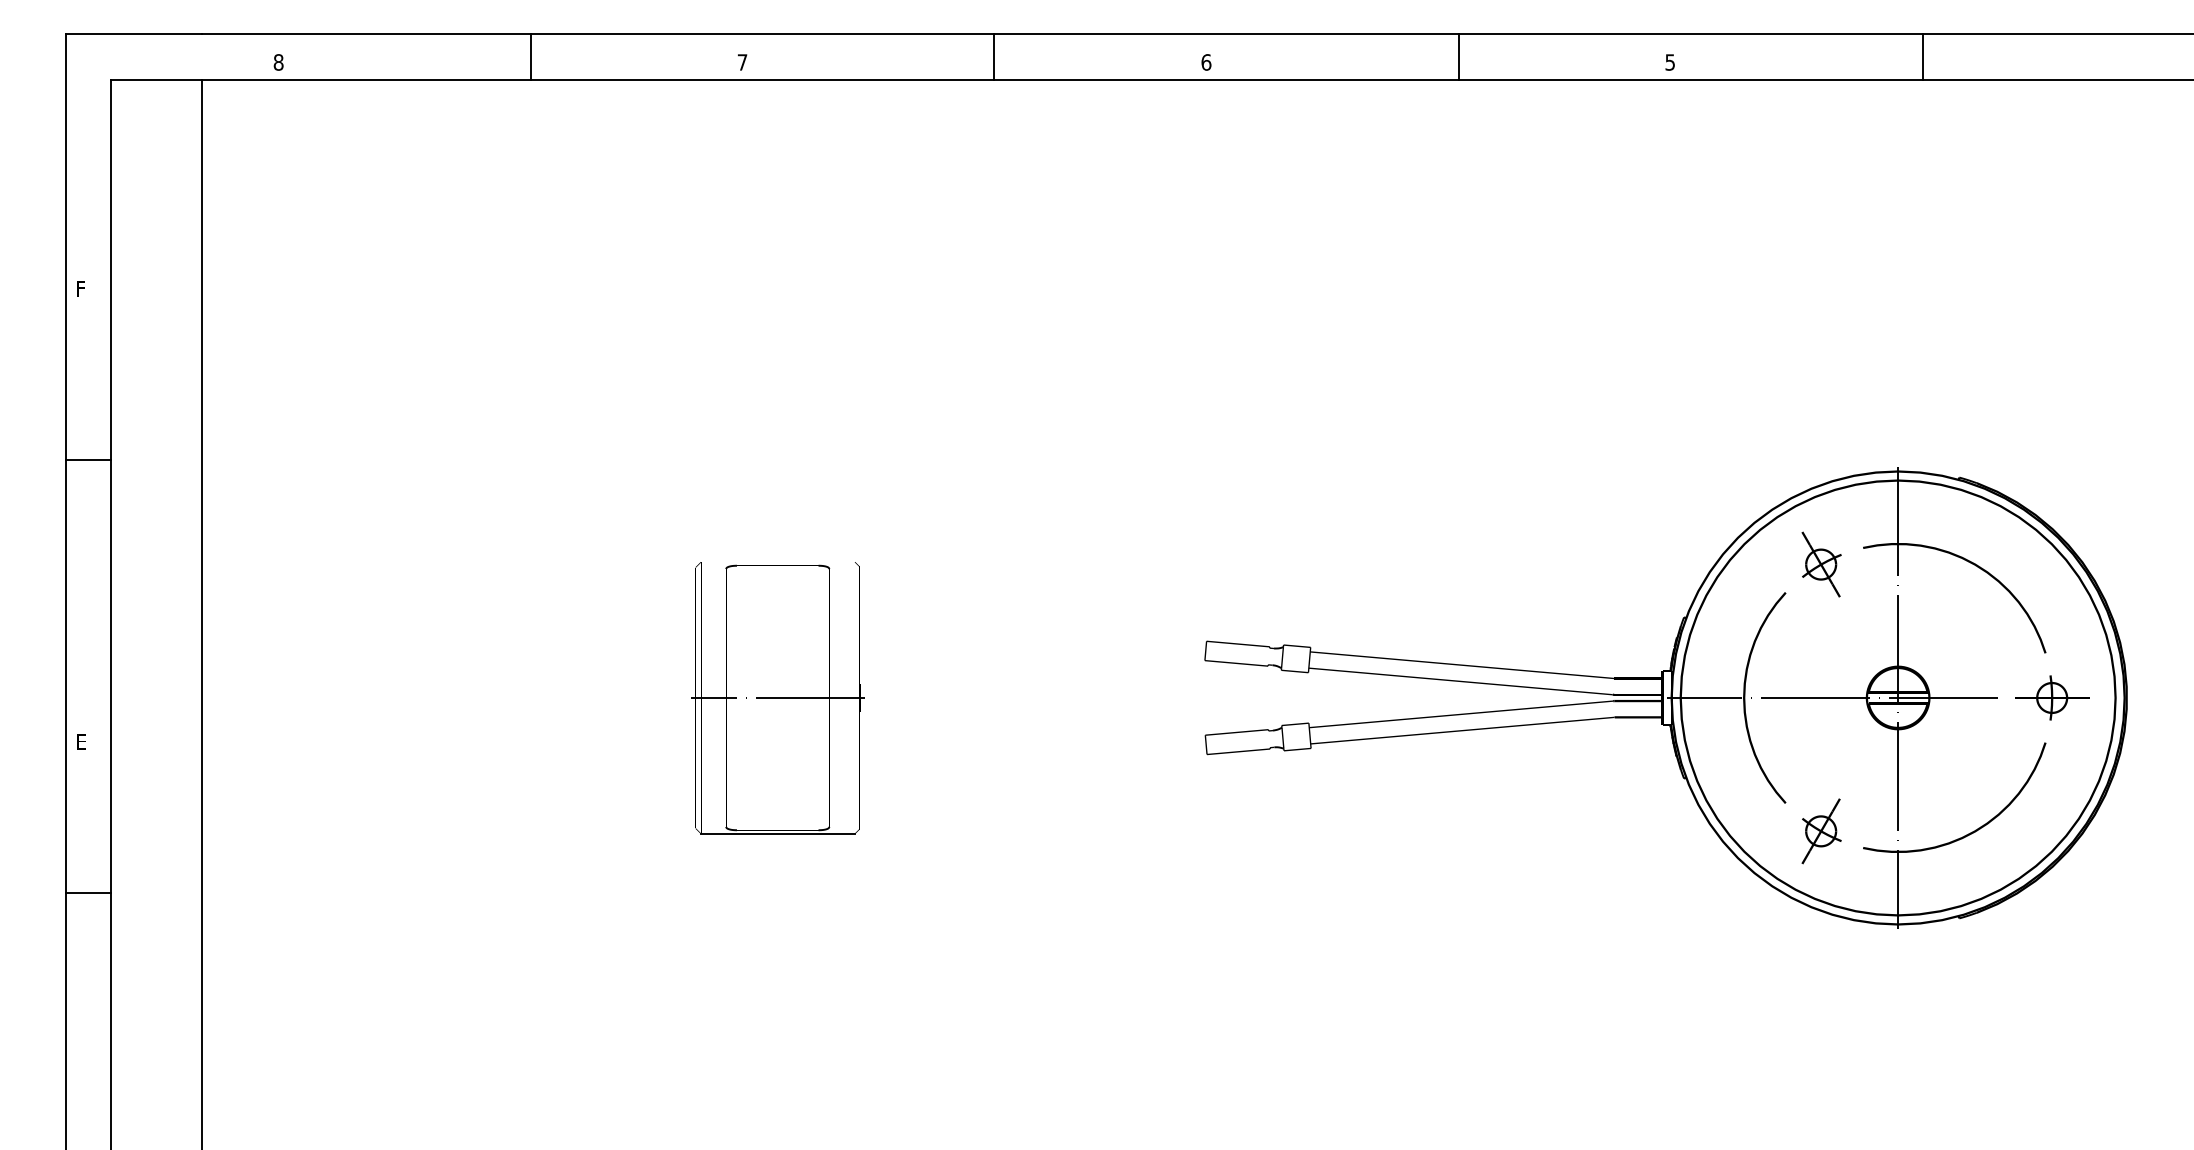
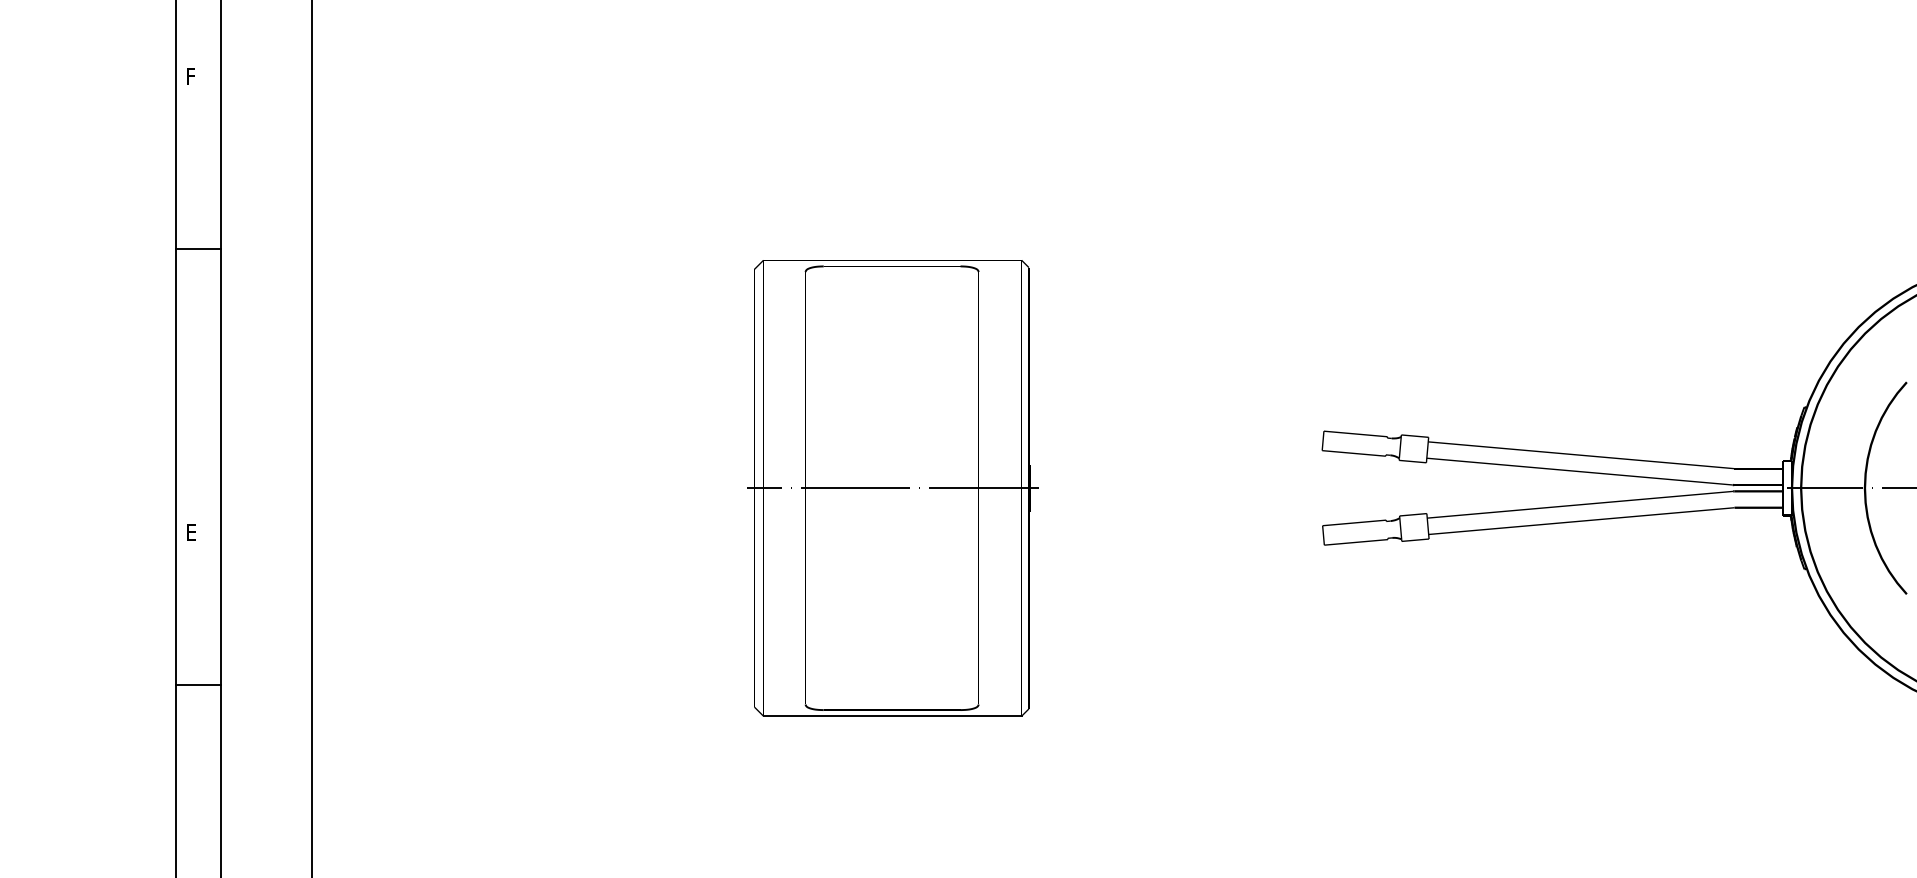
part: (777, 697) -> (892, 487), size x1.67

